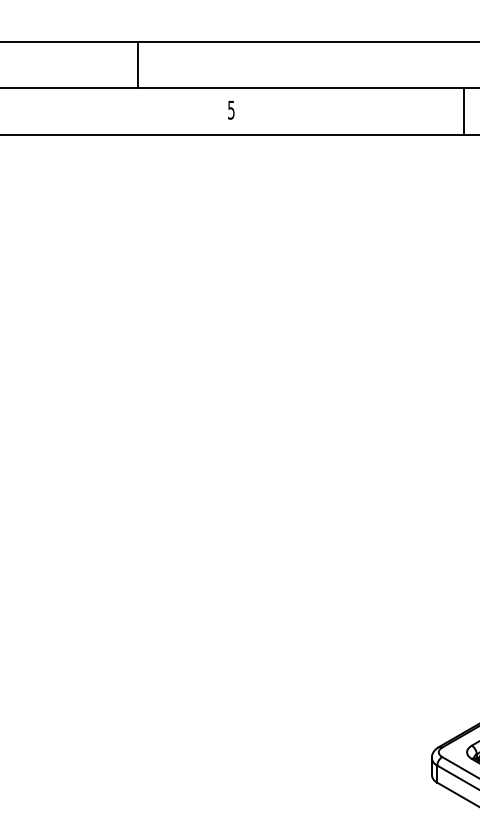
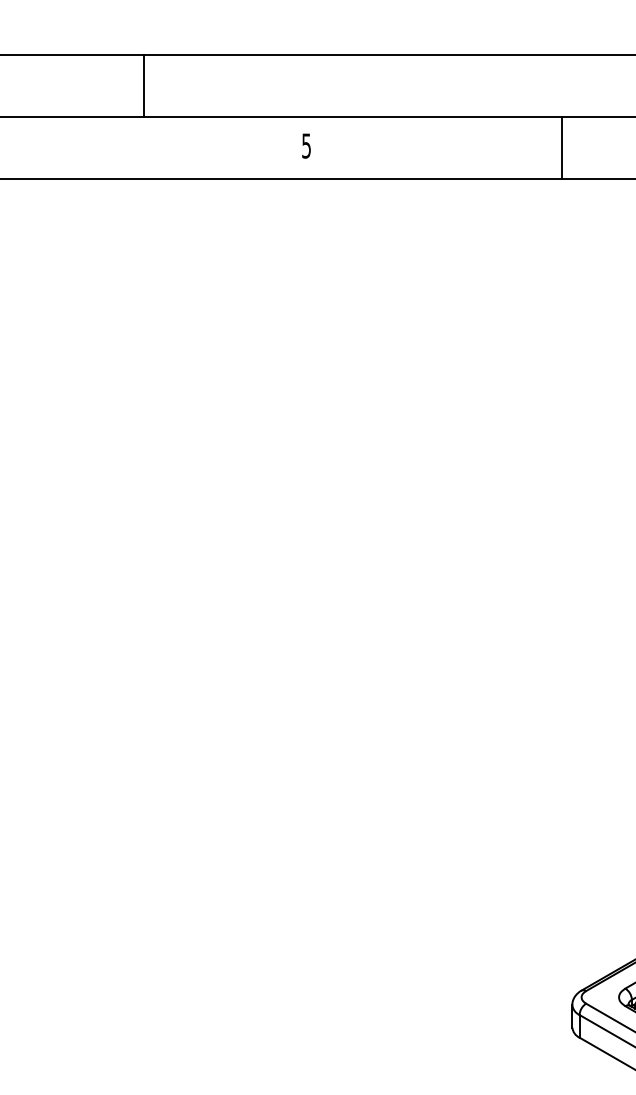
line: (137, 64) -> (143, 85), moved
line: (463, 111) -> (561, 147), moved

